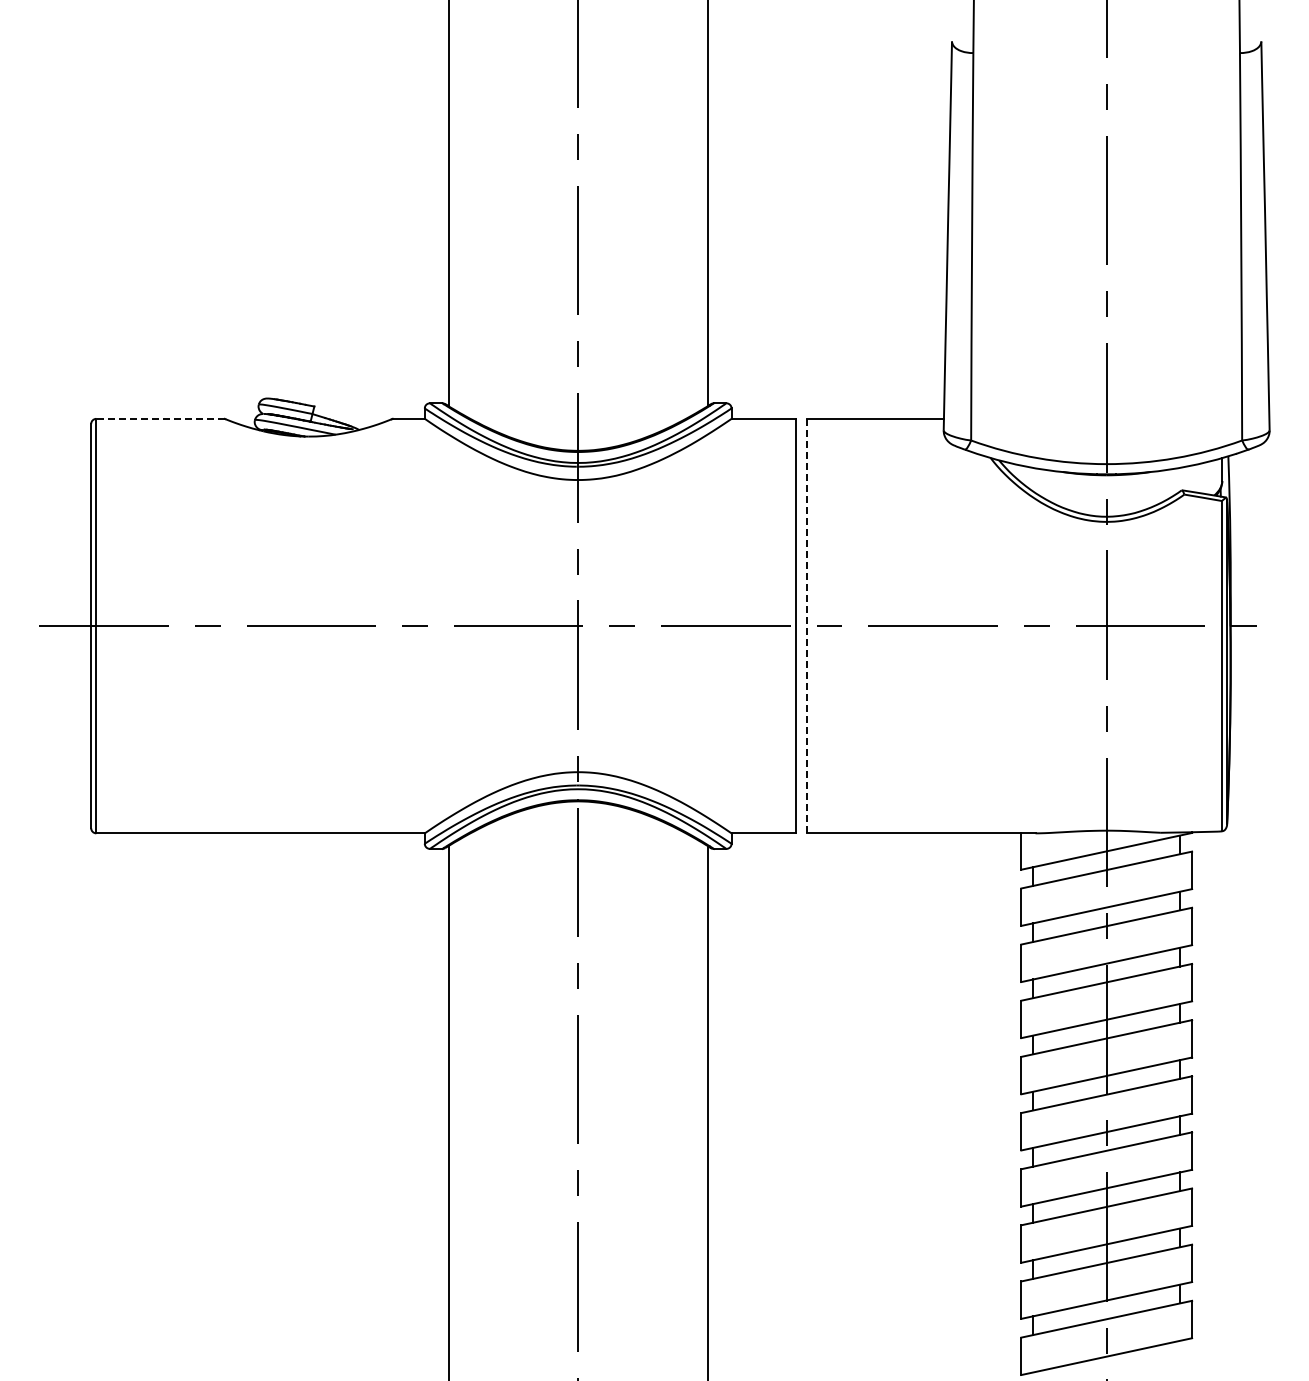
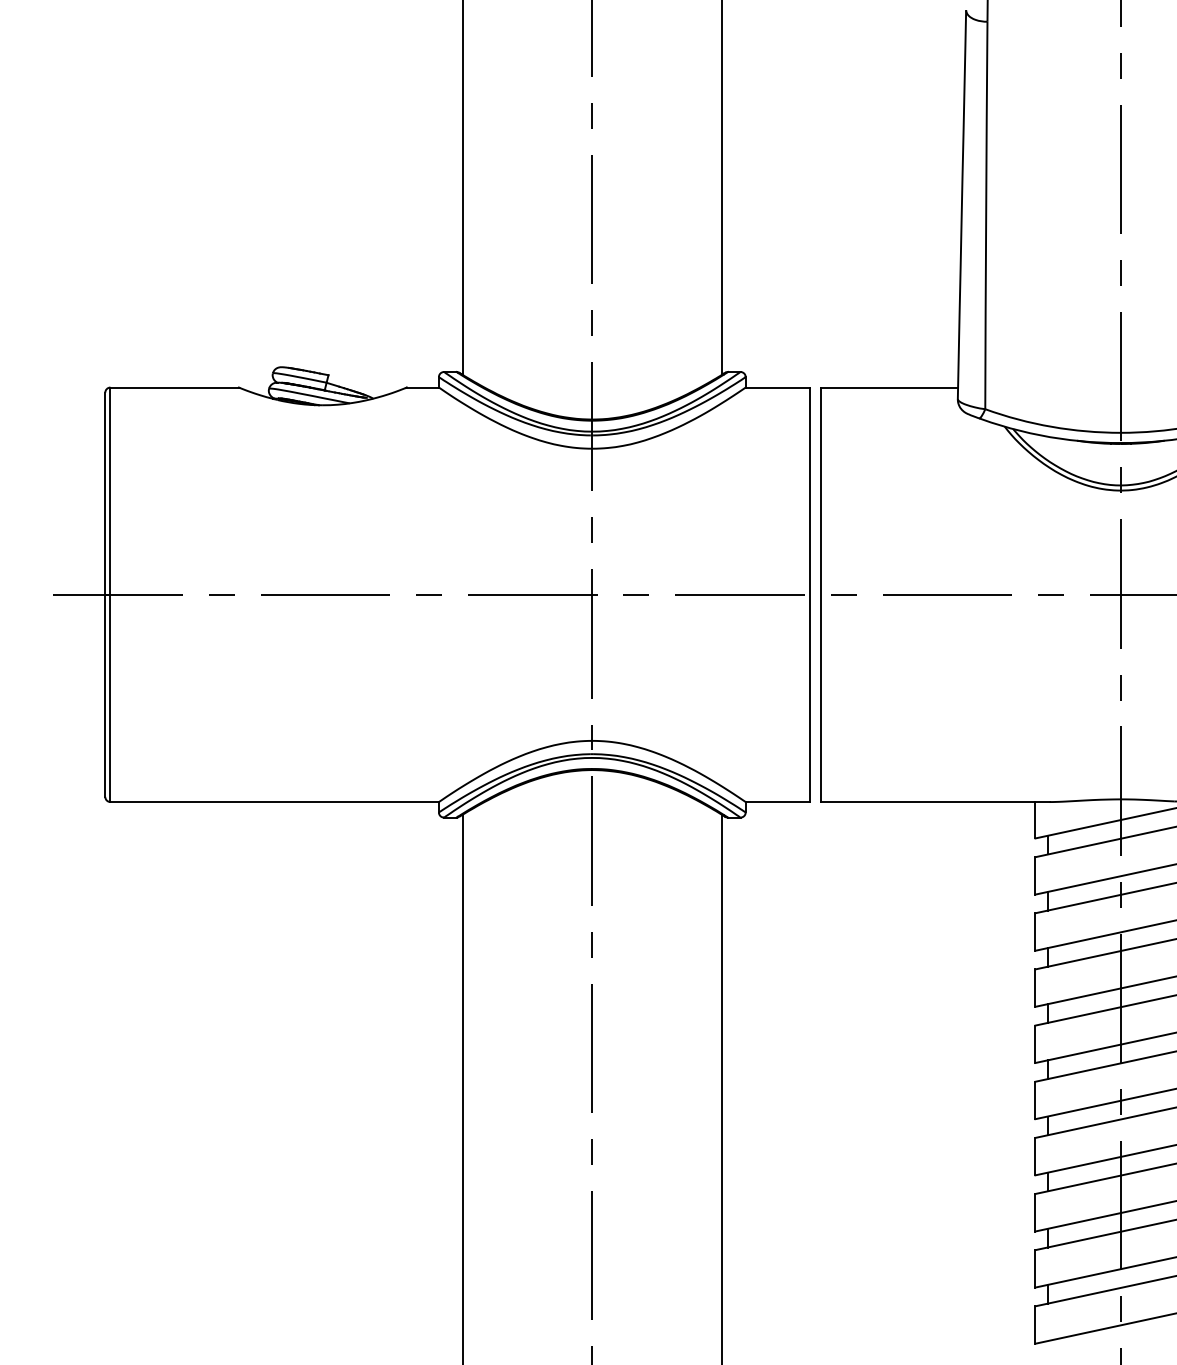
line: (160, 418) -> (174, 387), dashed -> solid
line: (807, 626) -> (821, 595), dashed -> solid

